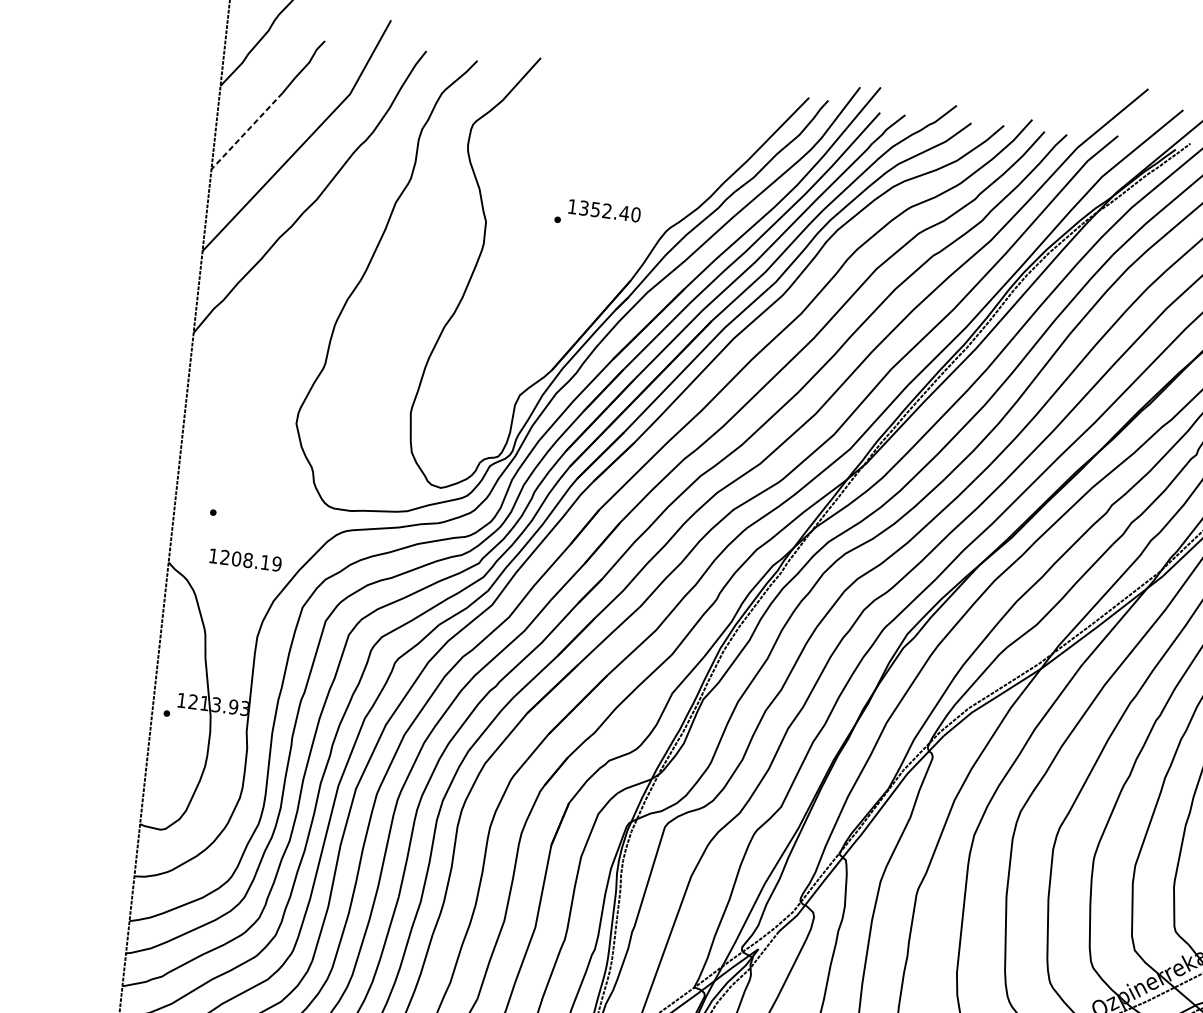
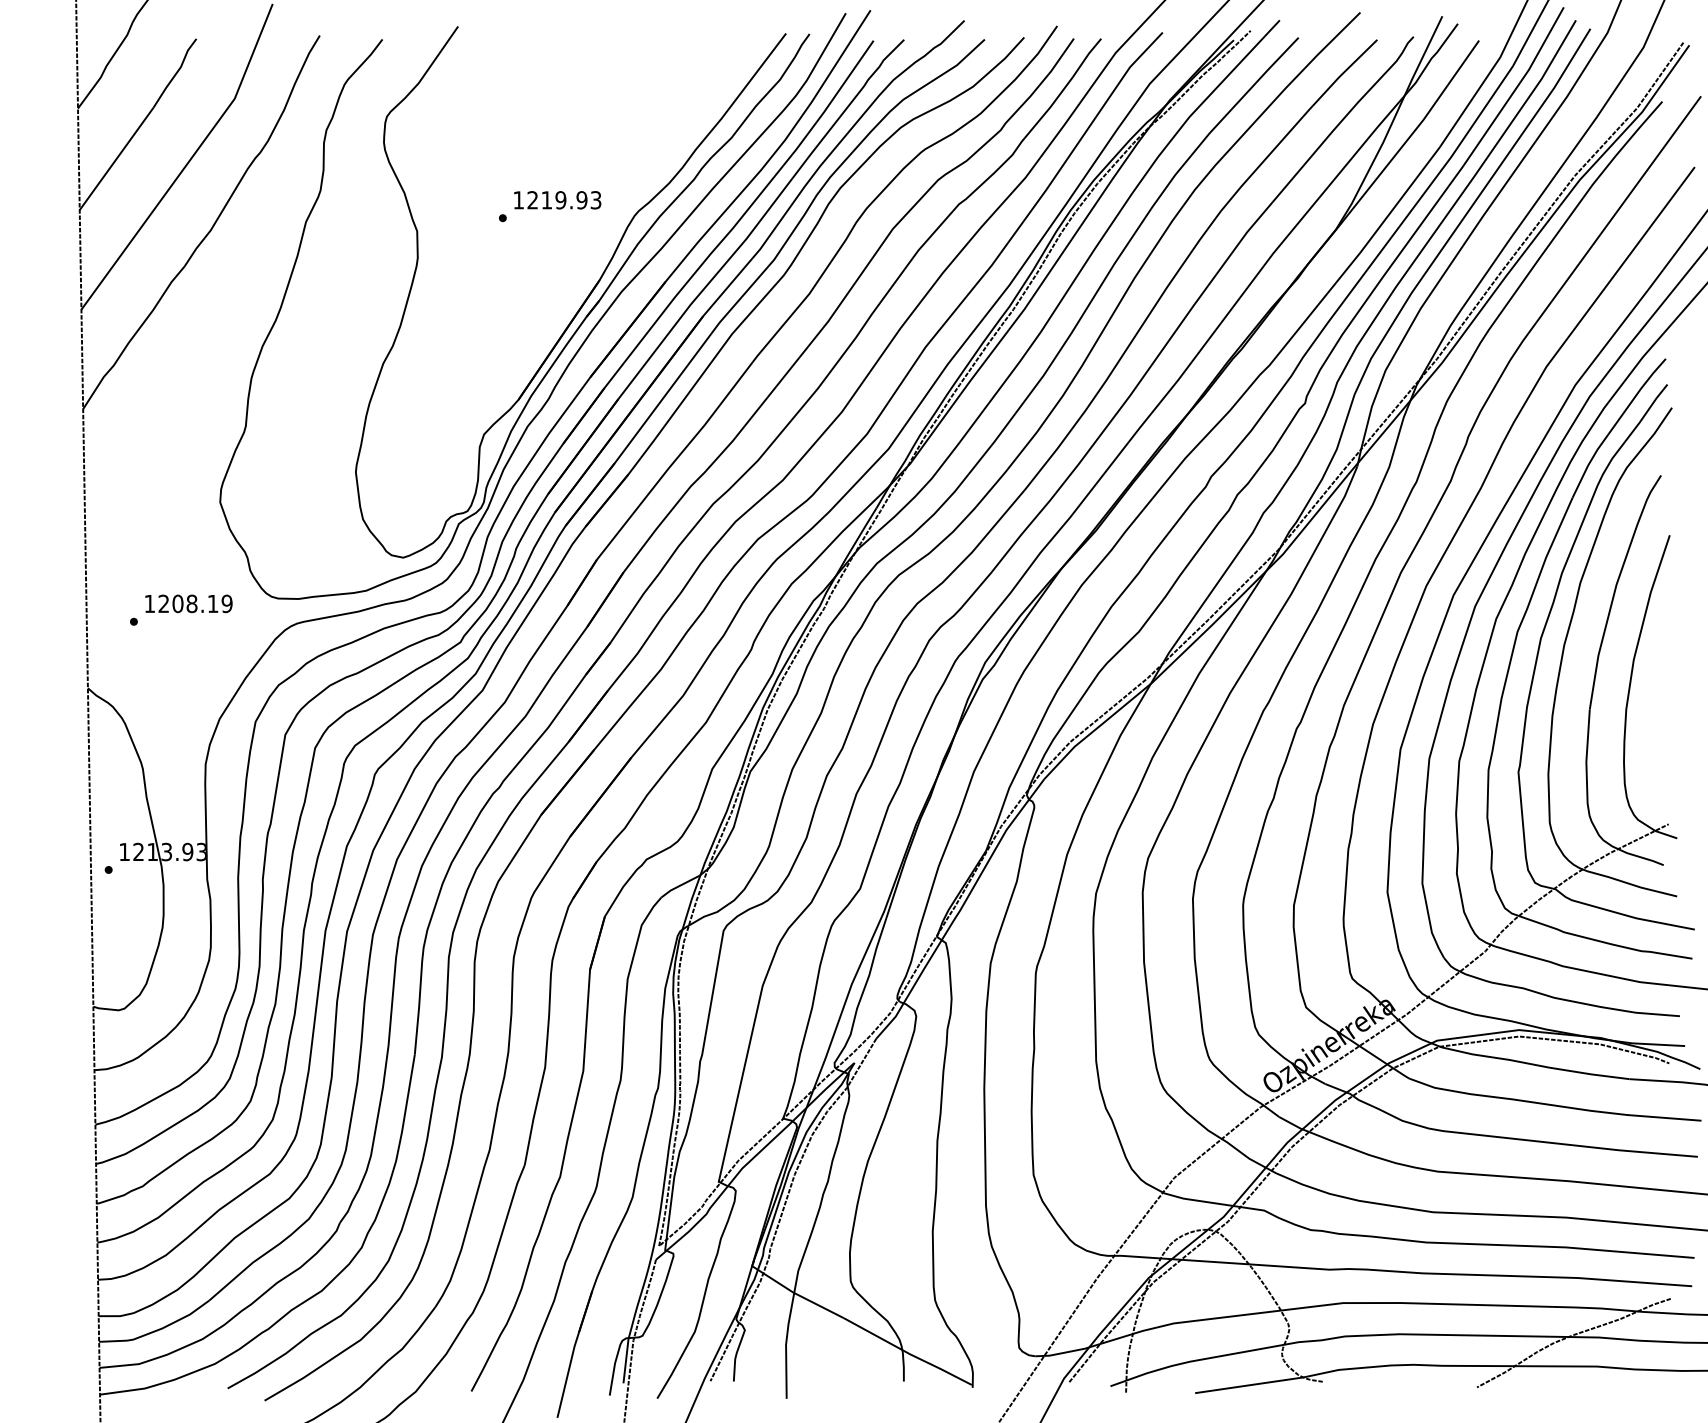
line: (246, 131) -> (116, 159), dashed -> solid
text: (610, 211) -> (564, 200), 1352.40 -> 1219.93
text: (245, 559) -> (188, 603), moved

